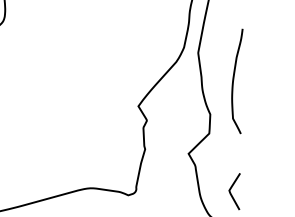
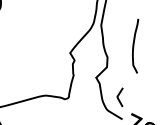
curve: (235, 80) -> (134, 45), moved

